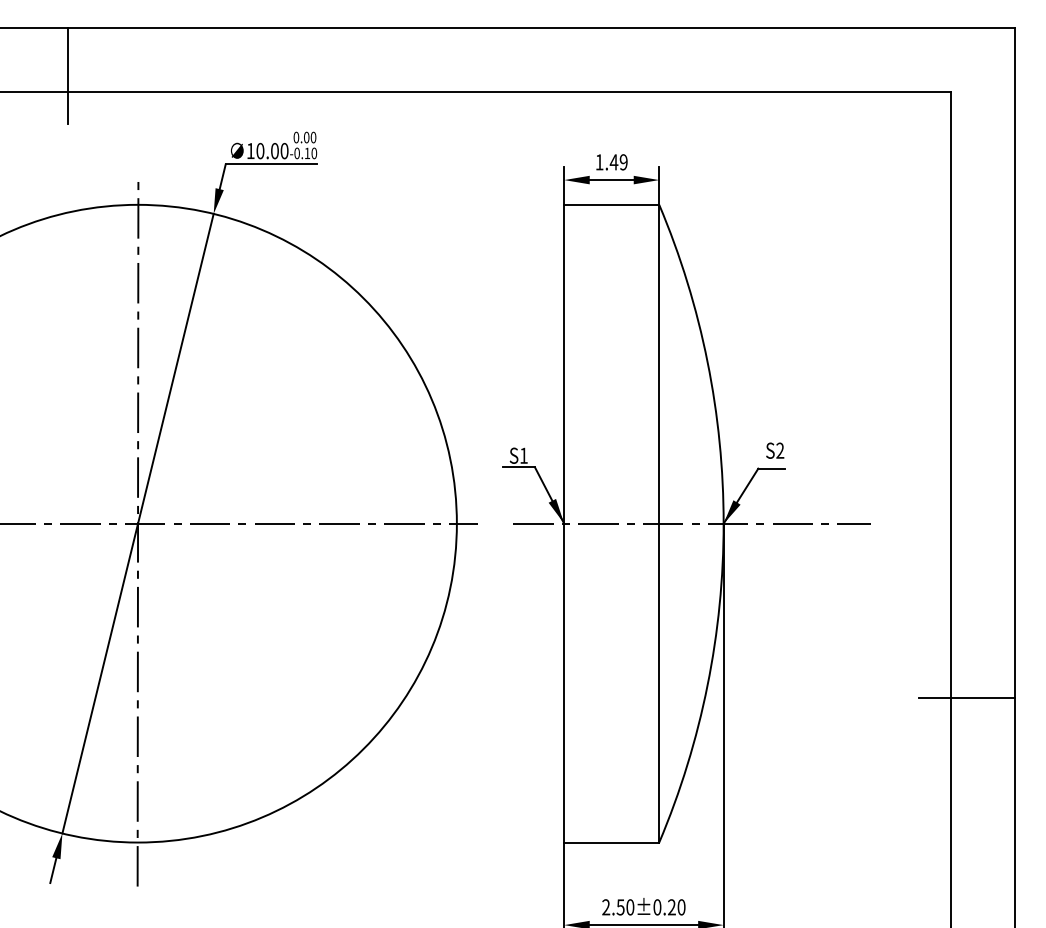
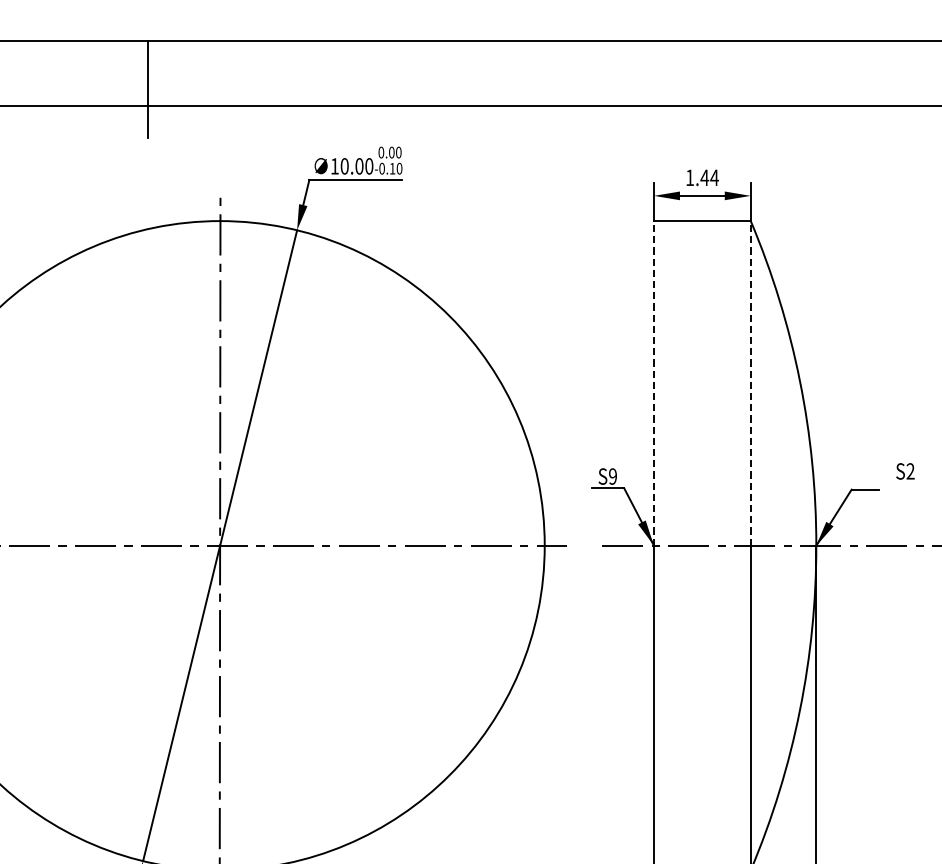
text: (623, 162) -> (714, 177), 1.49 -> 1.44
line: (564, 363) -> (654, 382), solid -> dashed
line: (659, 363) -> (751, 382), solid -> dashed
text: (775, 450) -> (905, 471), moved
text: (523, 455) -> (612, 476), S1 -> S9

